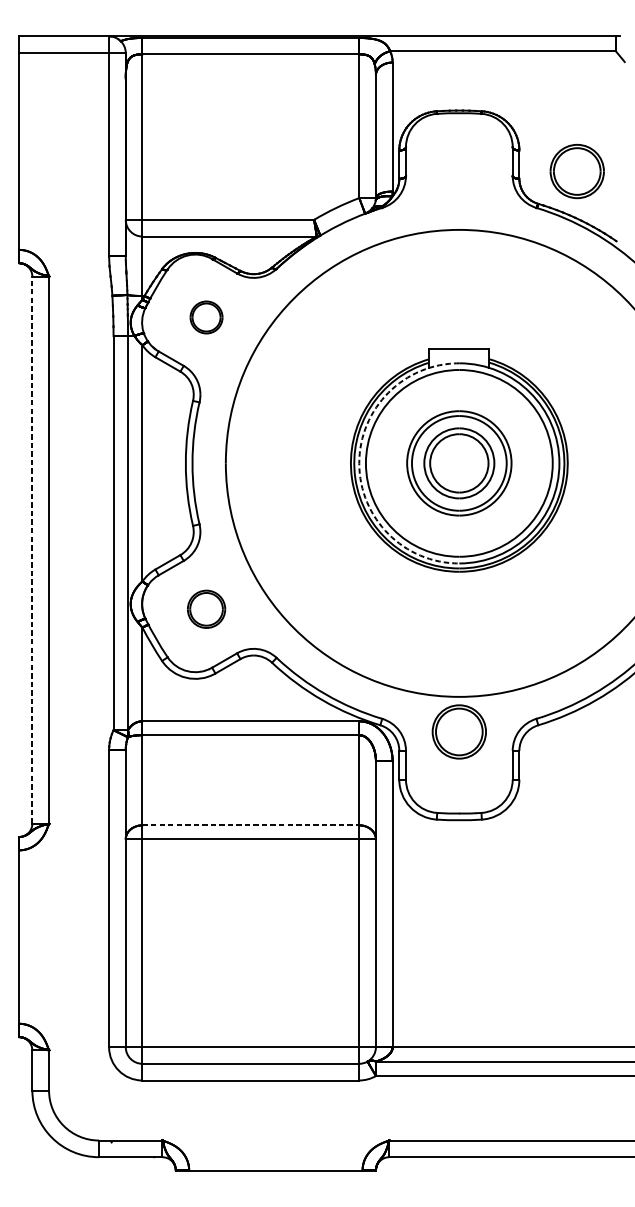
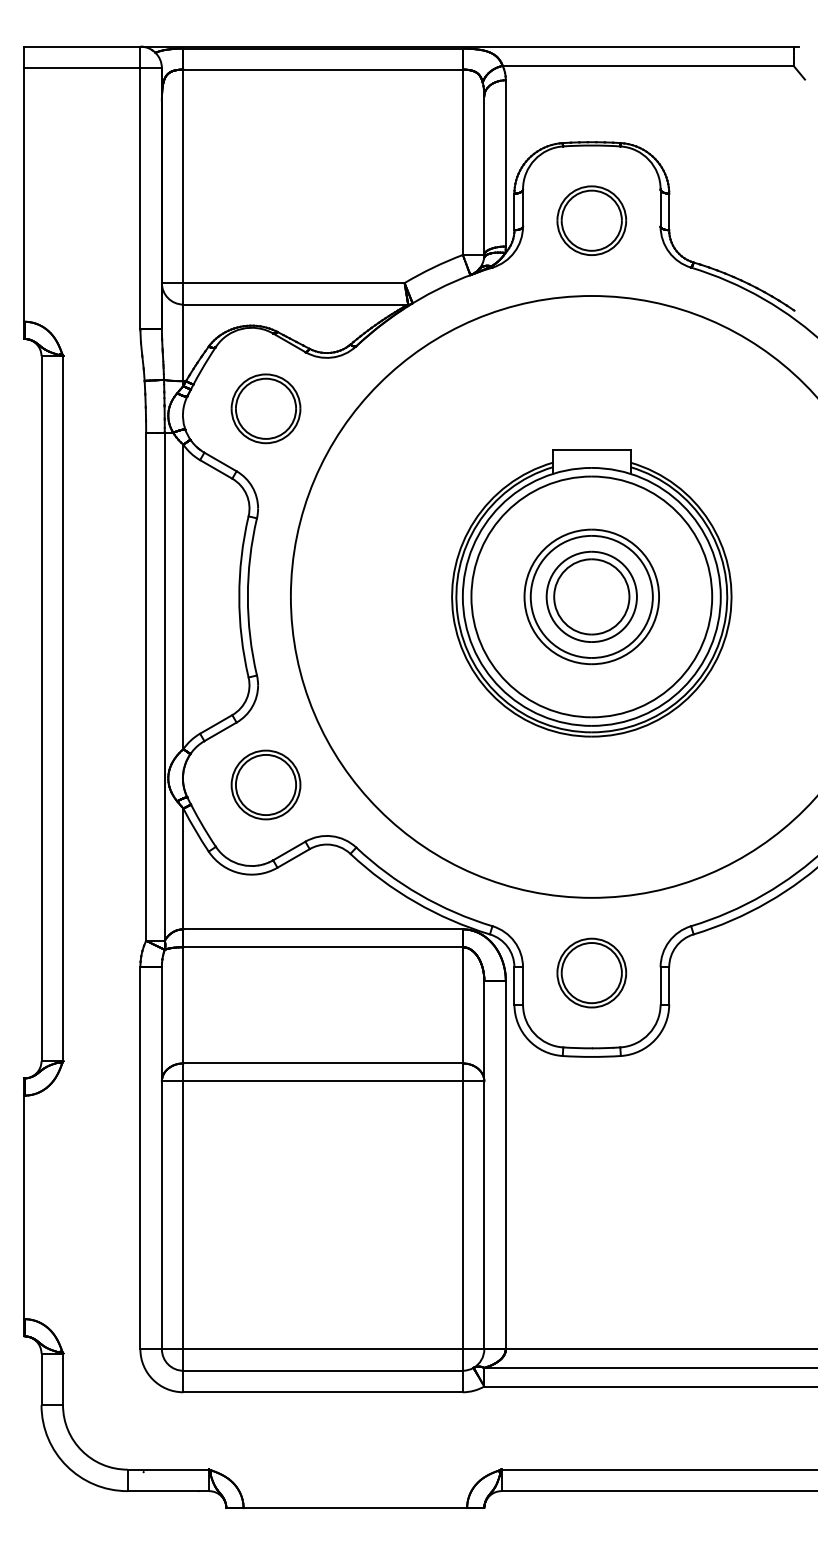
part: (577, 171) -> (591, 220), moved
part: (206, 317) -> (265, 408), size x1.67
arc: (359, 463) -> (462, 596), dashed -> solid
line: (32, 549) -> (41, 708), dashed -> solid
part: (206, 608) -> (265, 784), size x1.43
part: (459, 731) -> (591, 972), moved
line: (251, 825) -> (323, 1063), dashed -> solid

